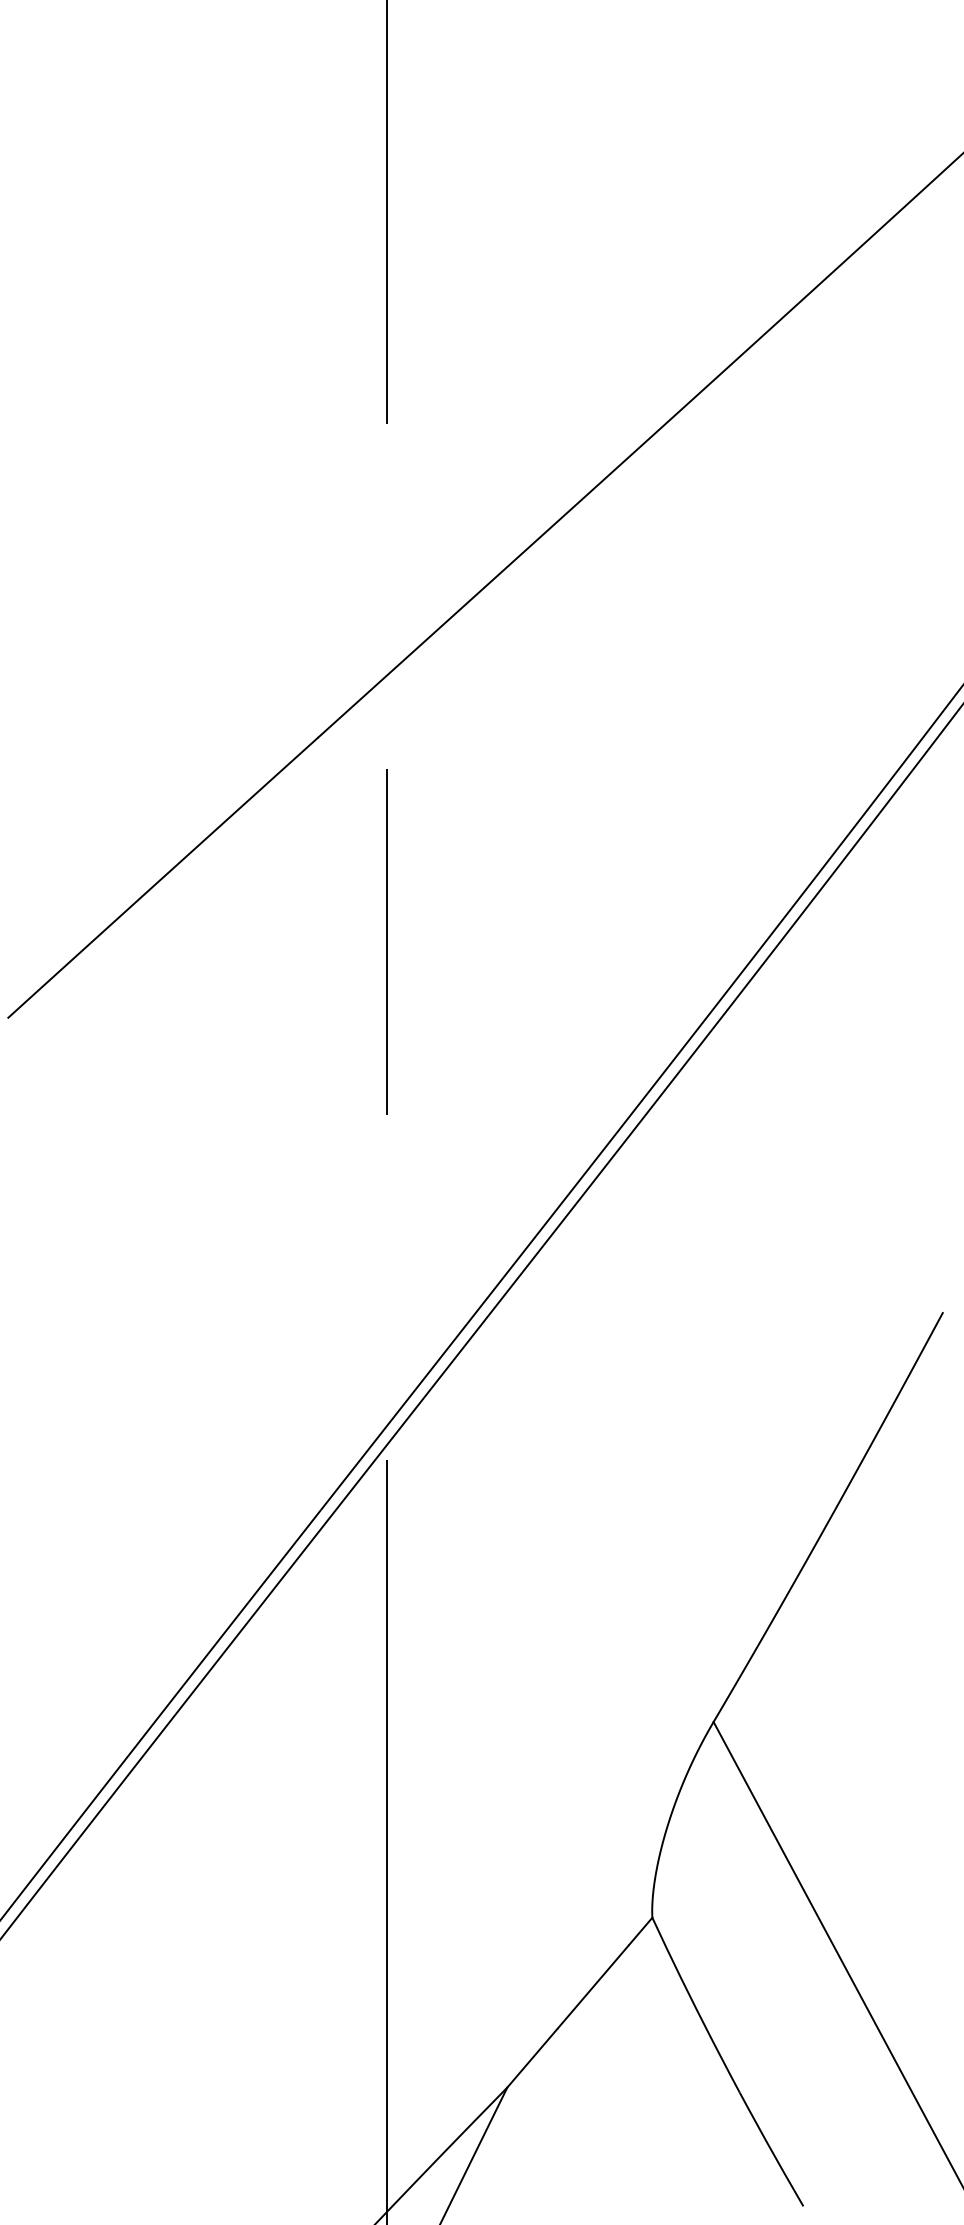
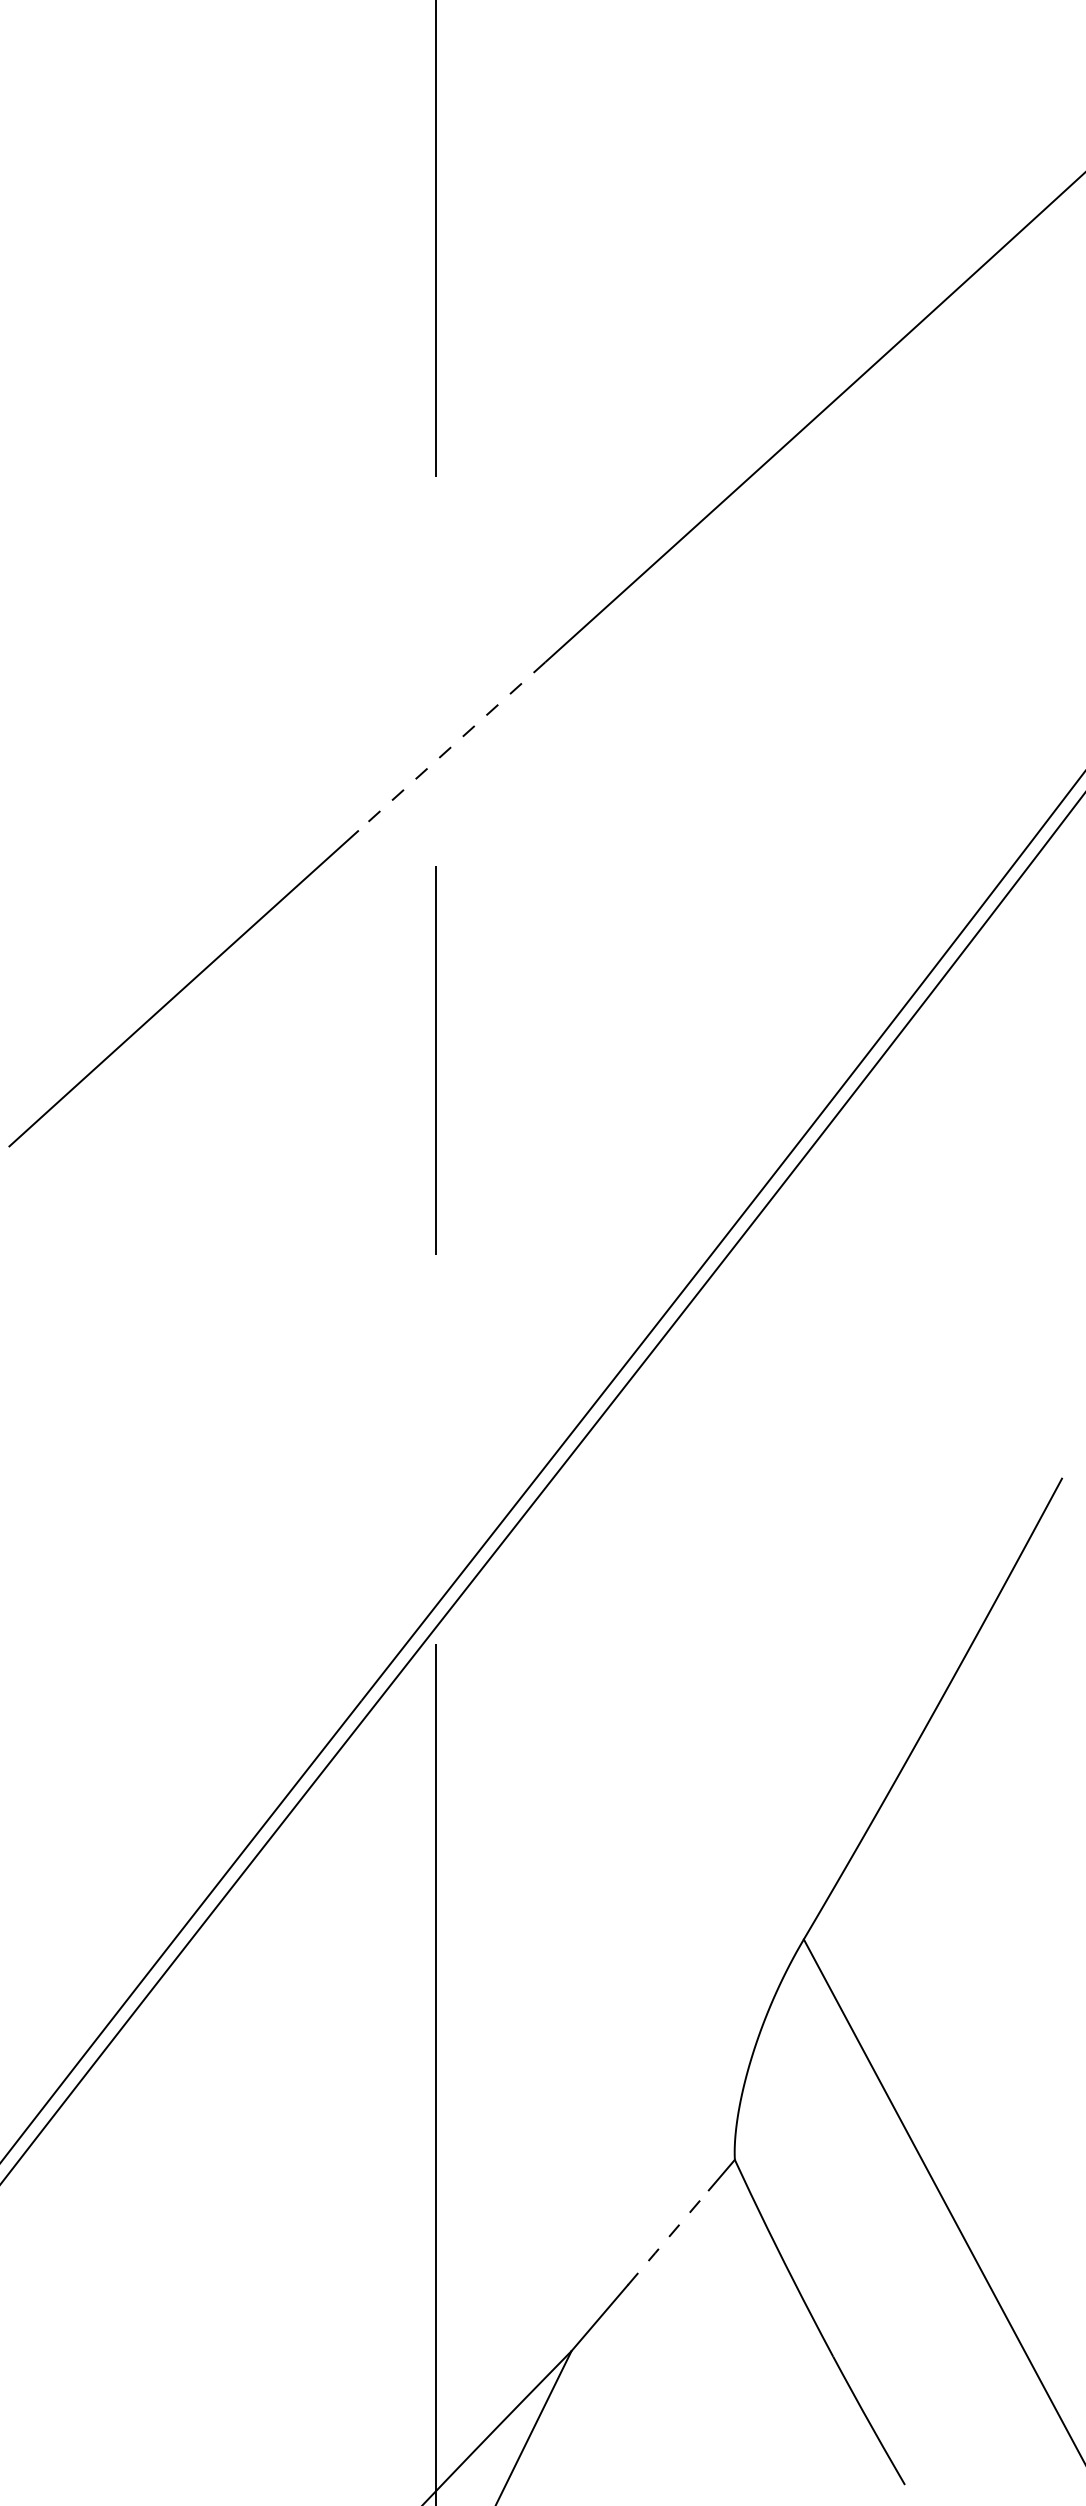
line: (401, 662) -> (452, 746), solid -> dashed
line: (593, 1986) -> (668, 2237), solid -> dashed

